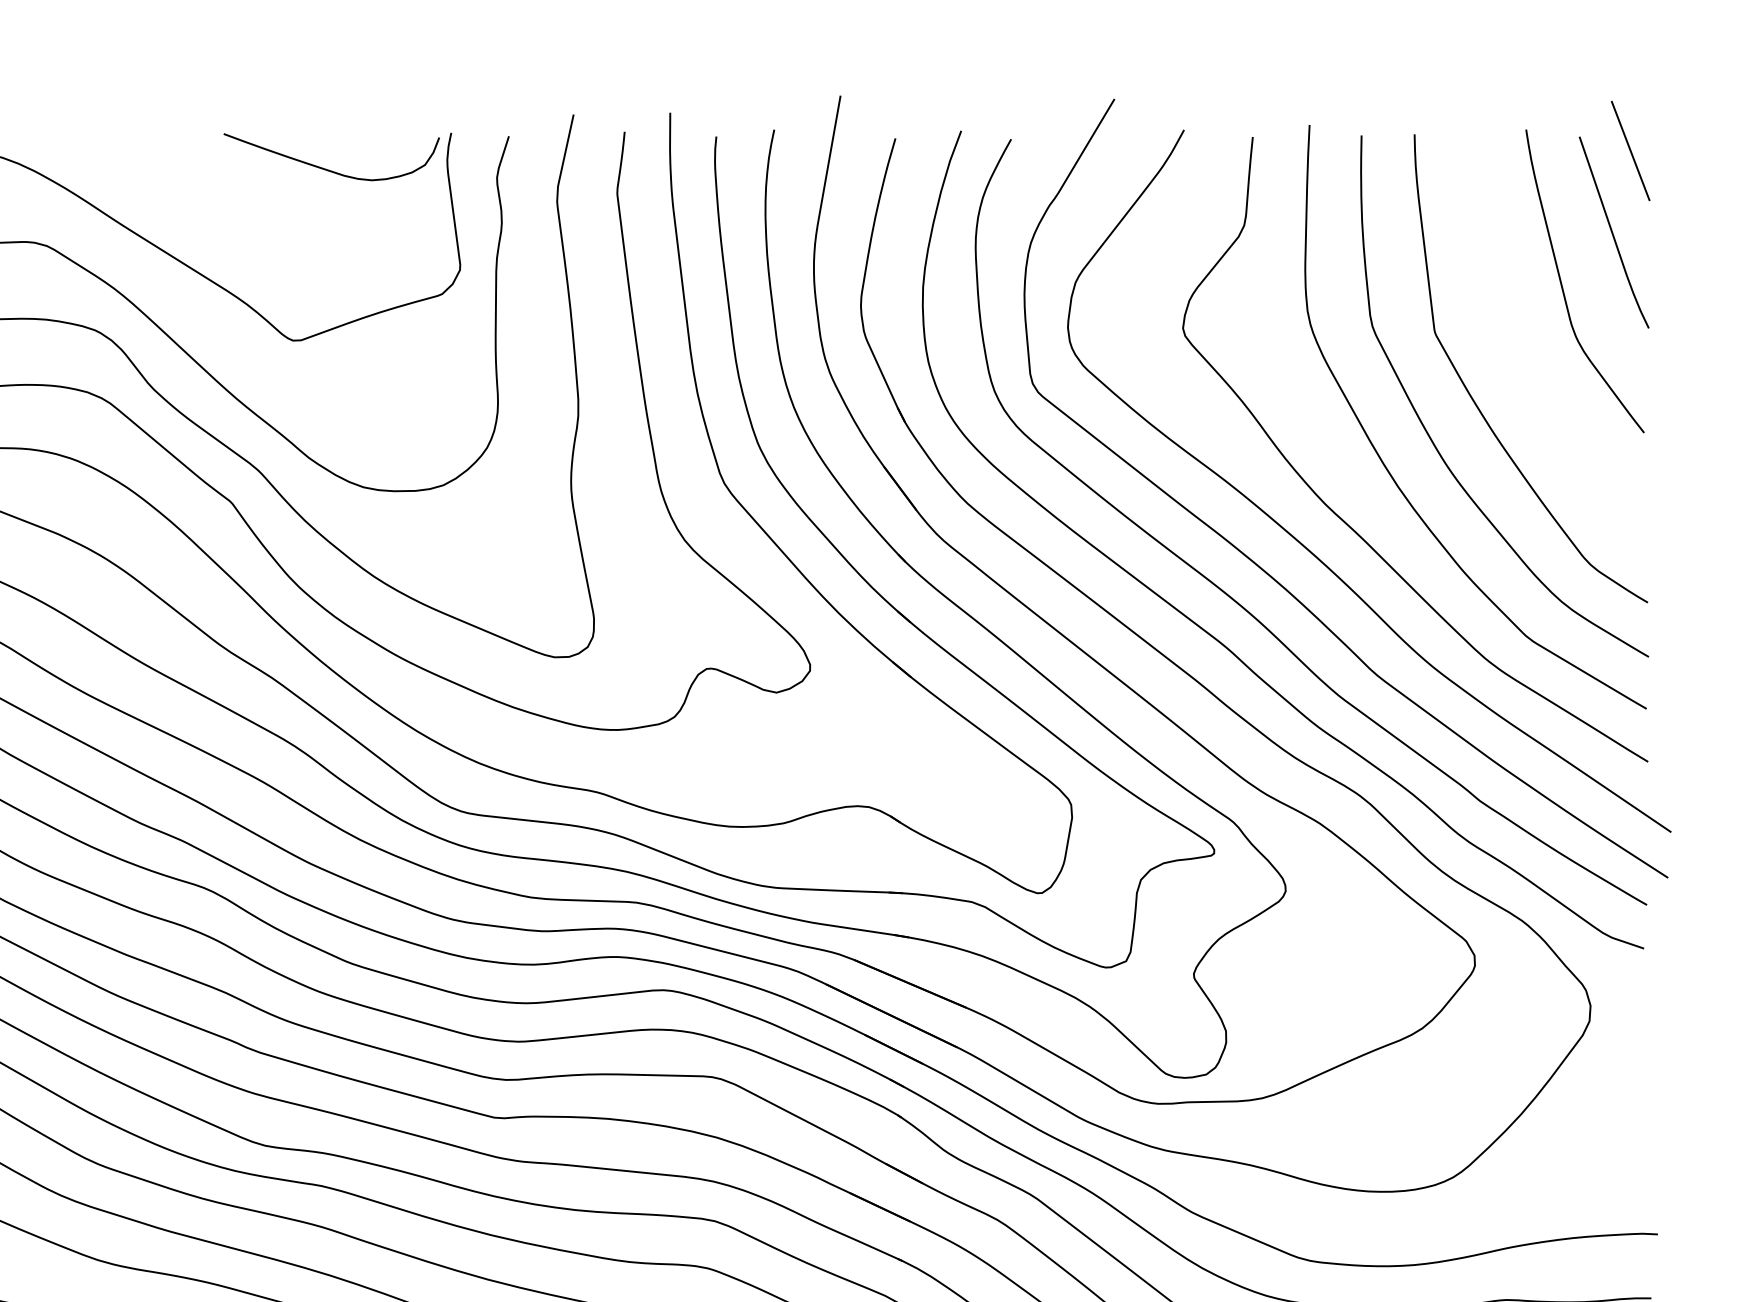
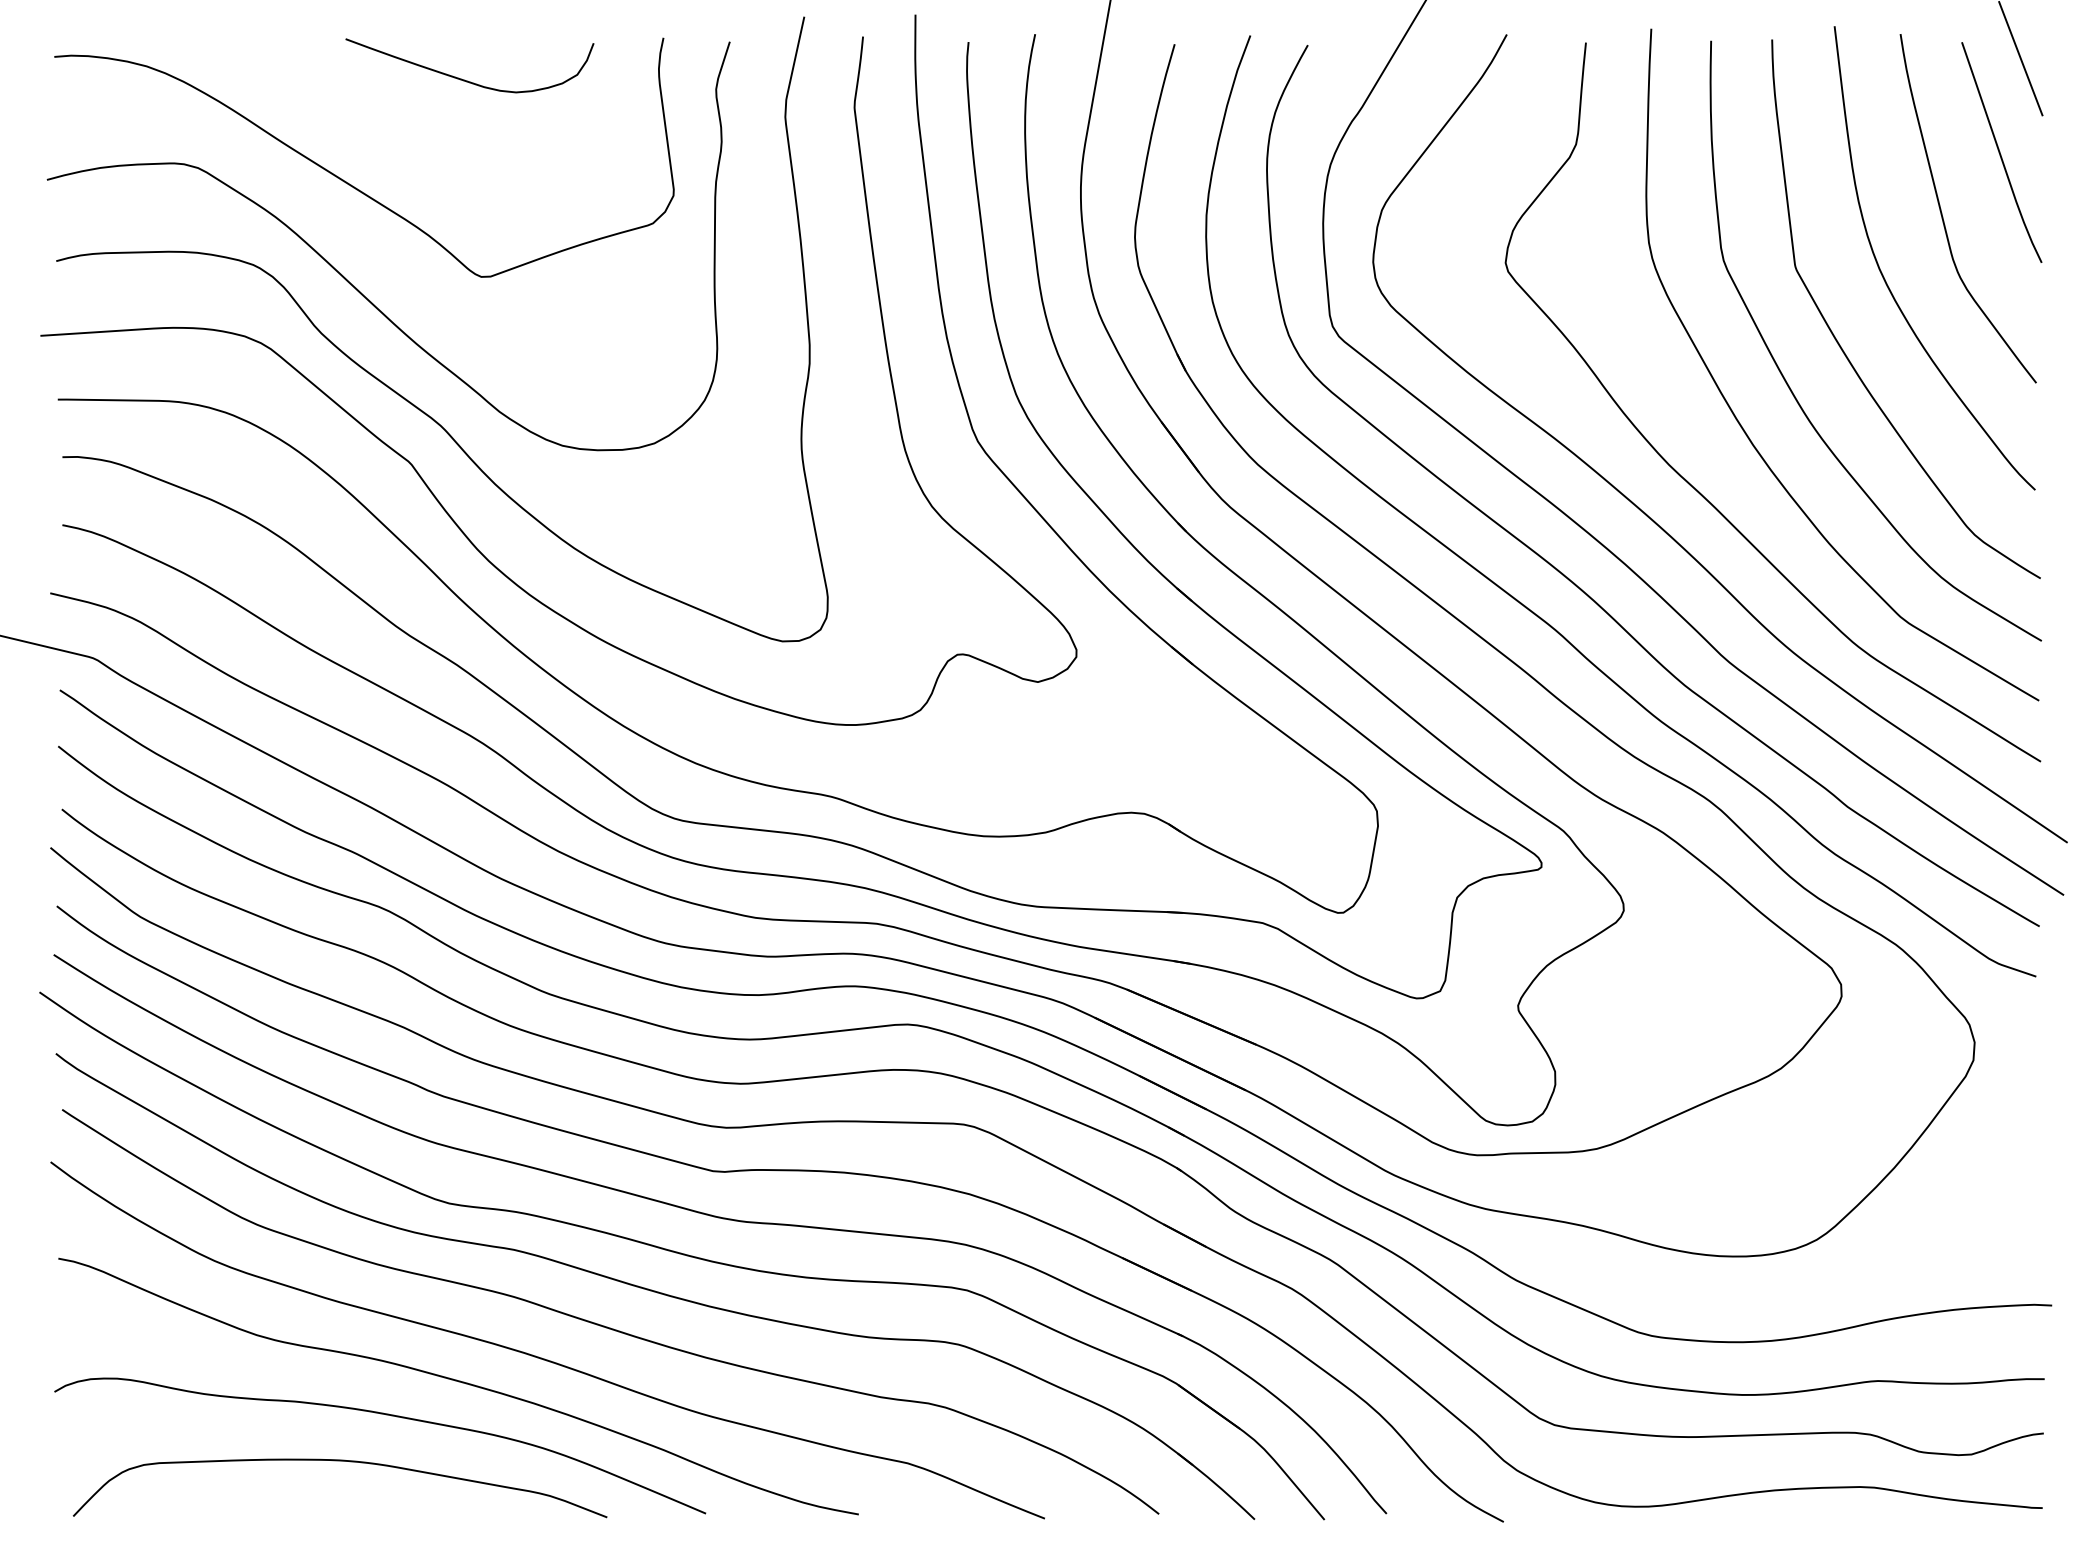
curve: (327, 169) -> (464, 79), moved
curve: (1513, 344) -> (1886, 281), added

